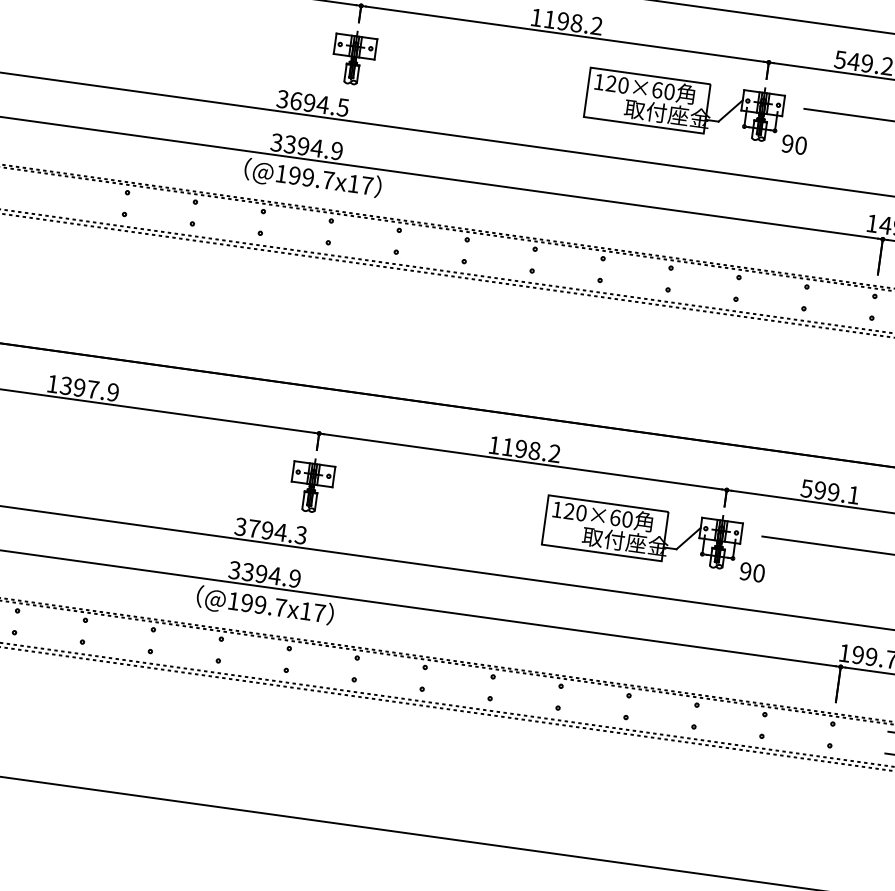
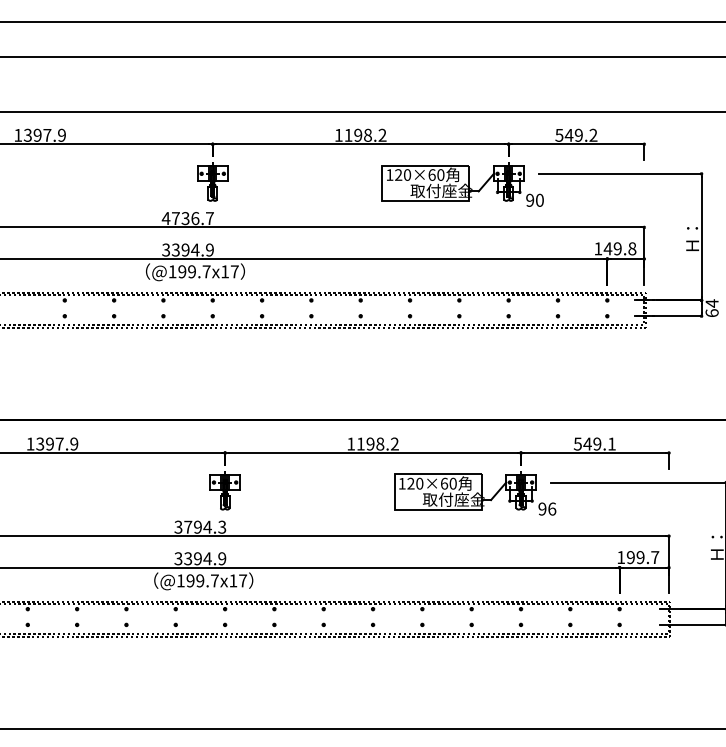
text: (312, 103) -> (187, 218), 3694.5 -> 4736.7
text: (820, 489) -> (587, 443), 599.1 -> 549.1
text: (759, 572) -> (552, 508), 90 -> 96

